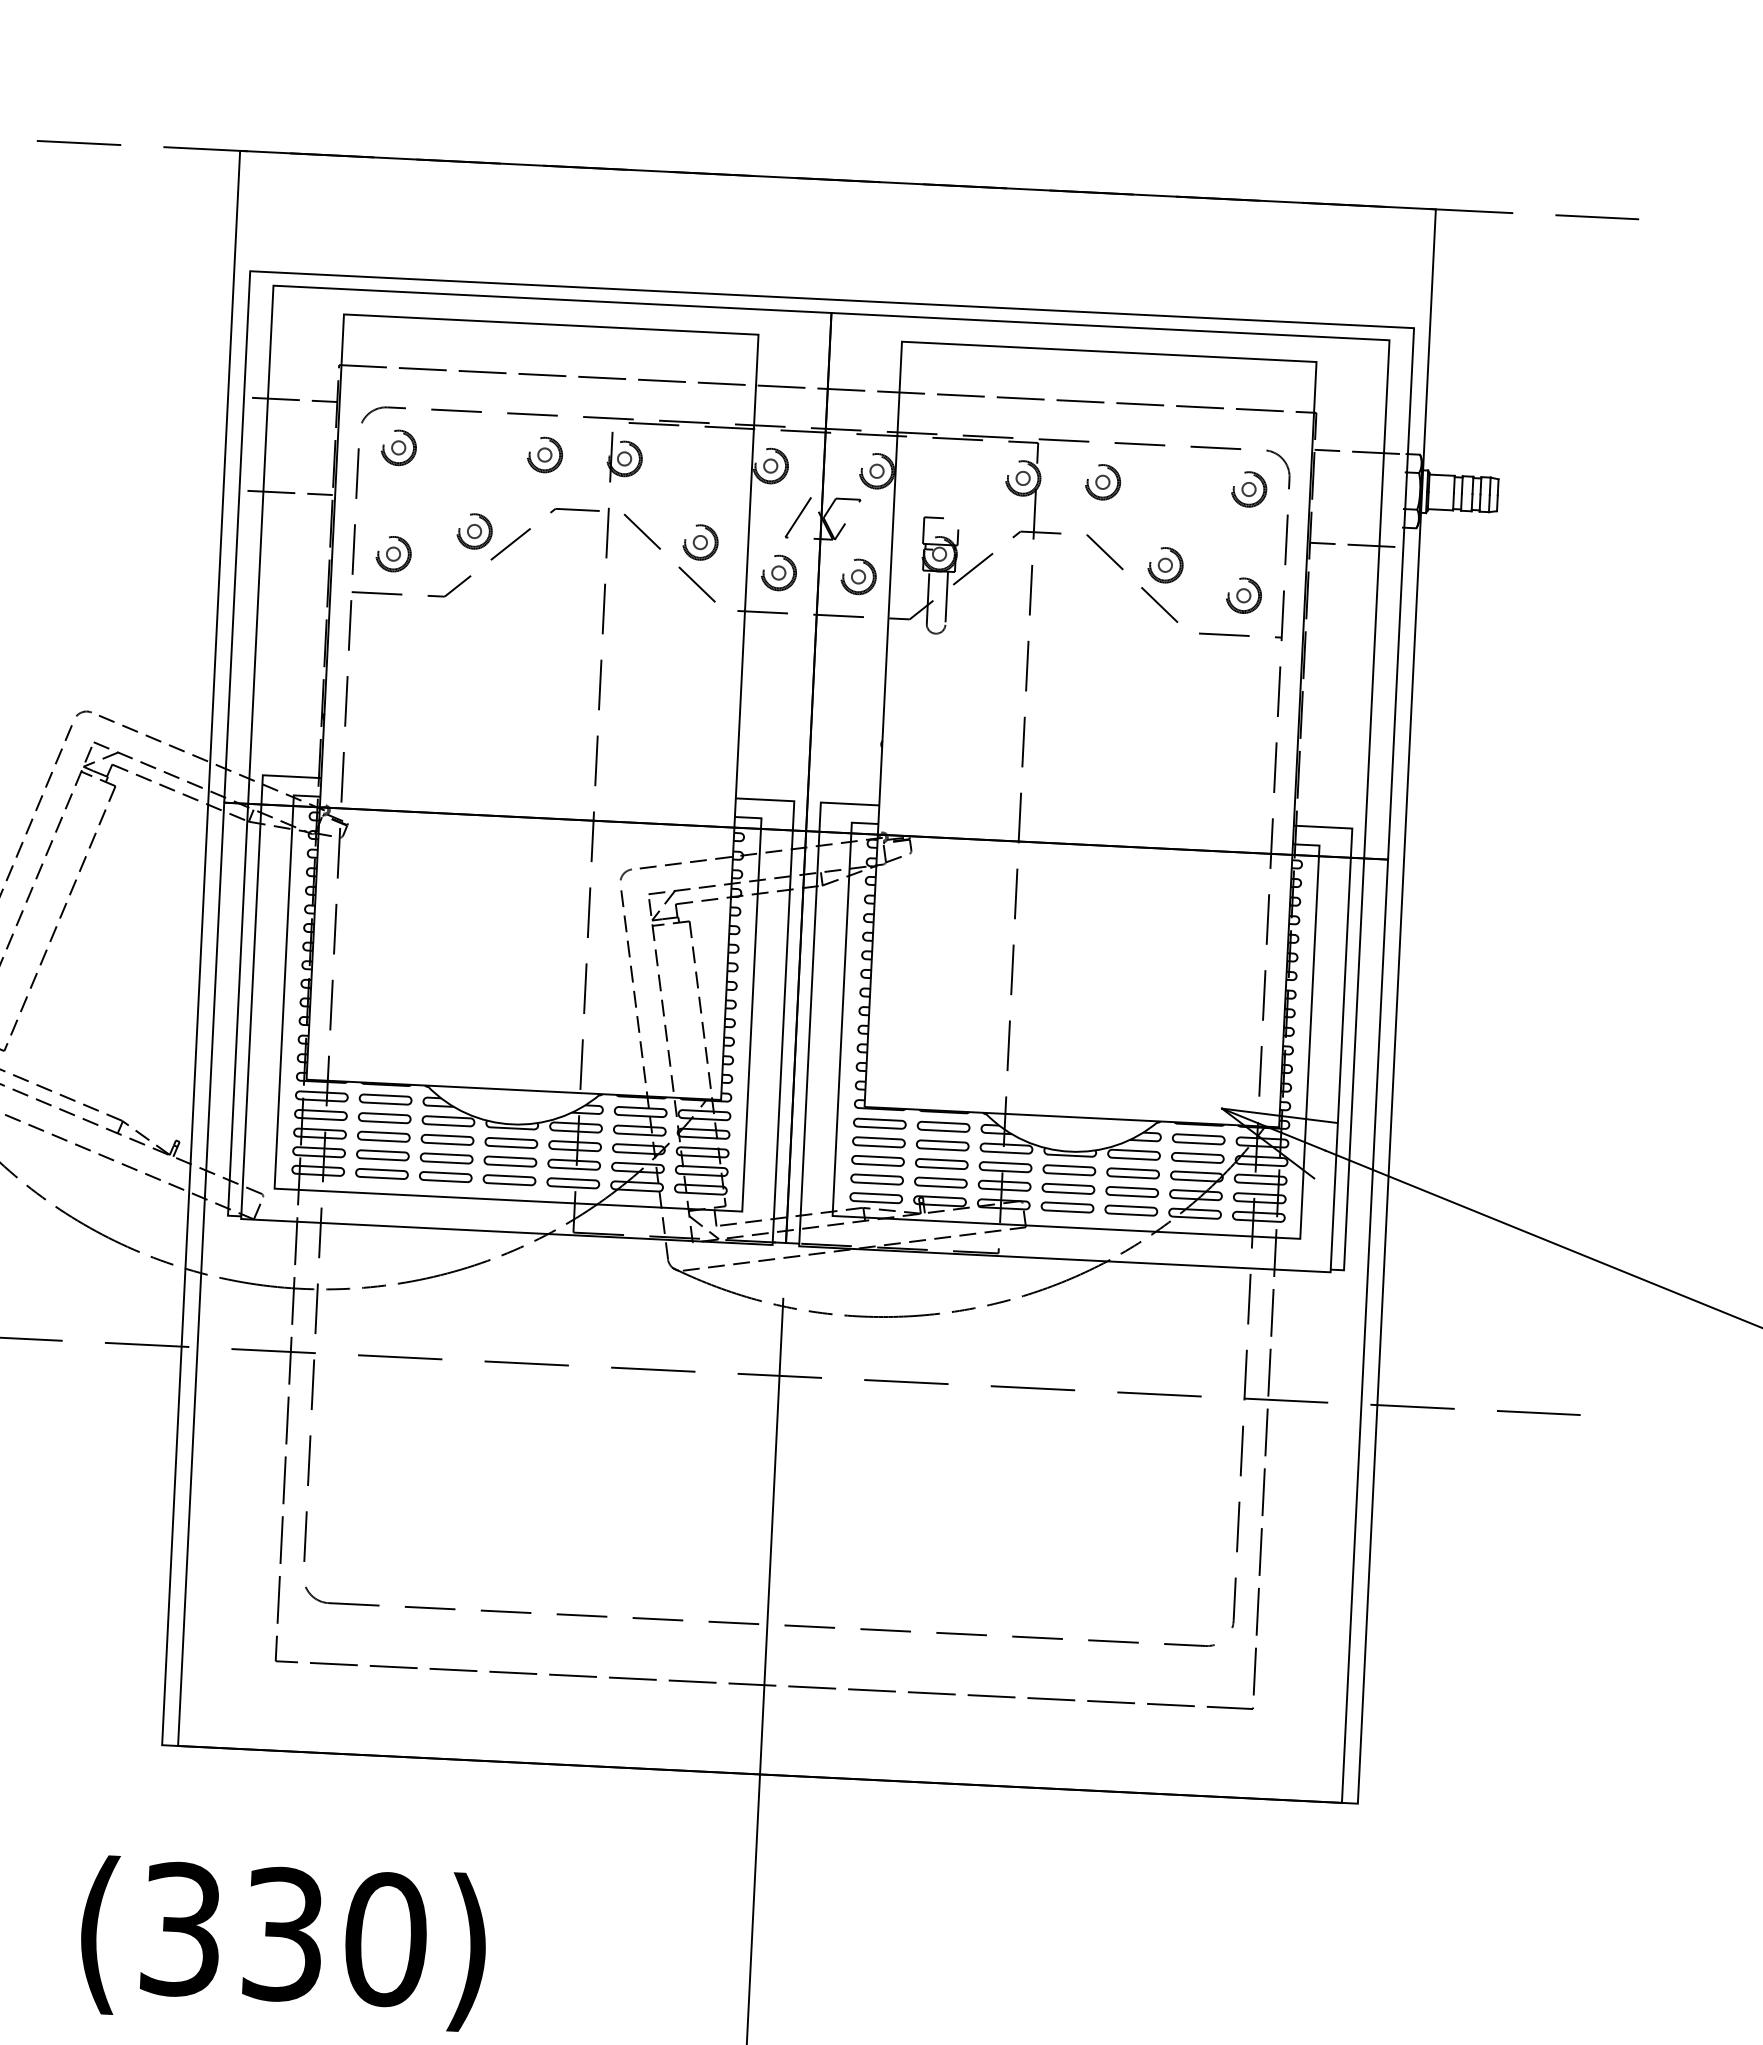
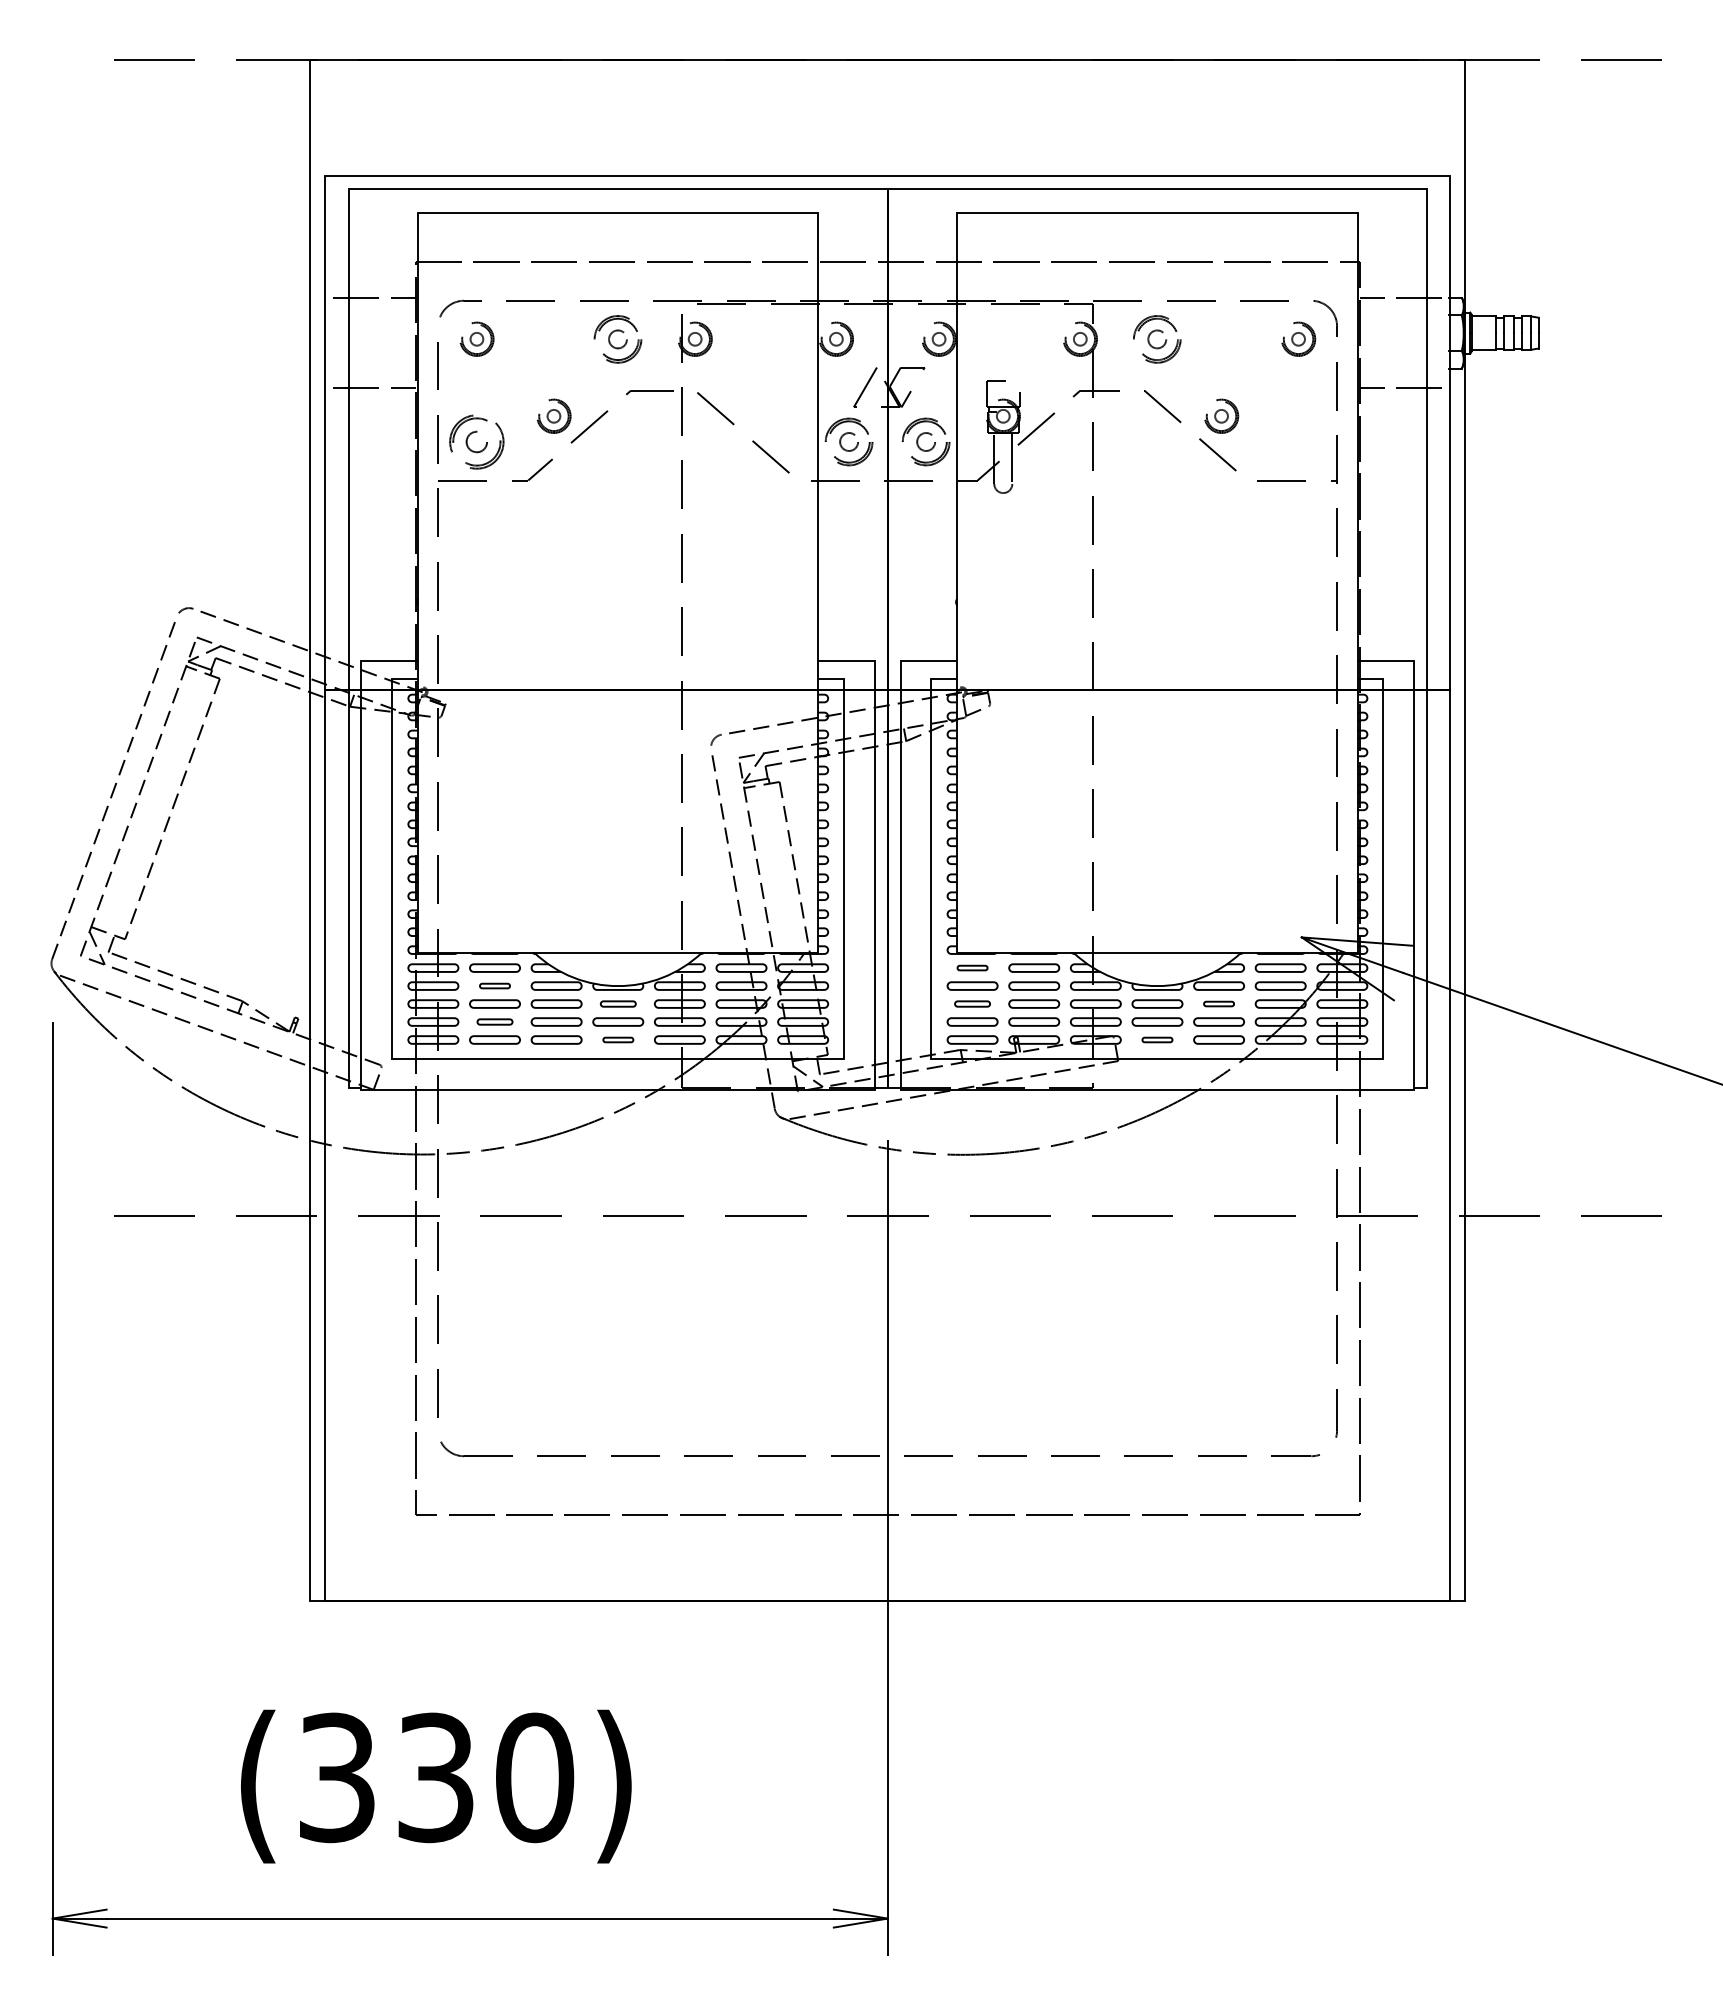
part: (545, 454) -> (618, 338), size x1.4
part: (1103, 481) -> (1157, 338), size x1.4
part: (700, 541) -> (772, 415), removed
part: (393, 553) -> (476, 441), size x1.6
part: (779, 572) -> (849, 441), size x1.4
part: (858, 576) -> (926, 441), size x1.4
part: (1243, 595) -> (1298, 441), removed
part: (384, 1117) -> (494, 985), size x0.6
part: (879, 1123) -> (972, 967), size x0.6
part: (511, 1142) -> (618, 1003), size x0.7
part: (382, 1154) -> (494, 1021), size x0.7
part: (877, 1160) -> (972, 1003), size x0.7
part: (1132, 1172) -> (1218, 1003), size x0.6
part: (509, 1179) -> (618, 1039), size x0.6
part: (1067, 1206) -> (1157, 1039), size x0.6

